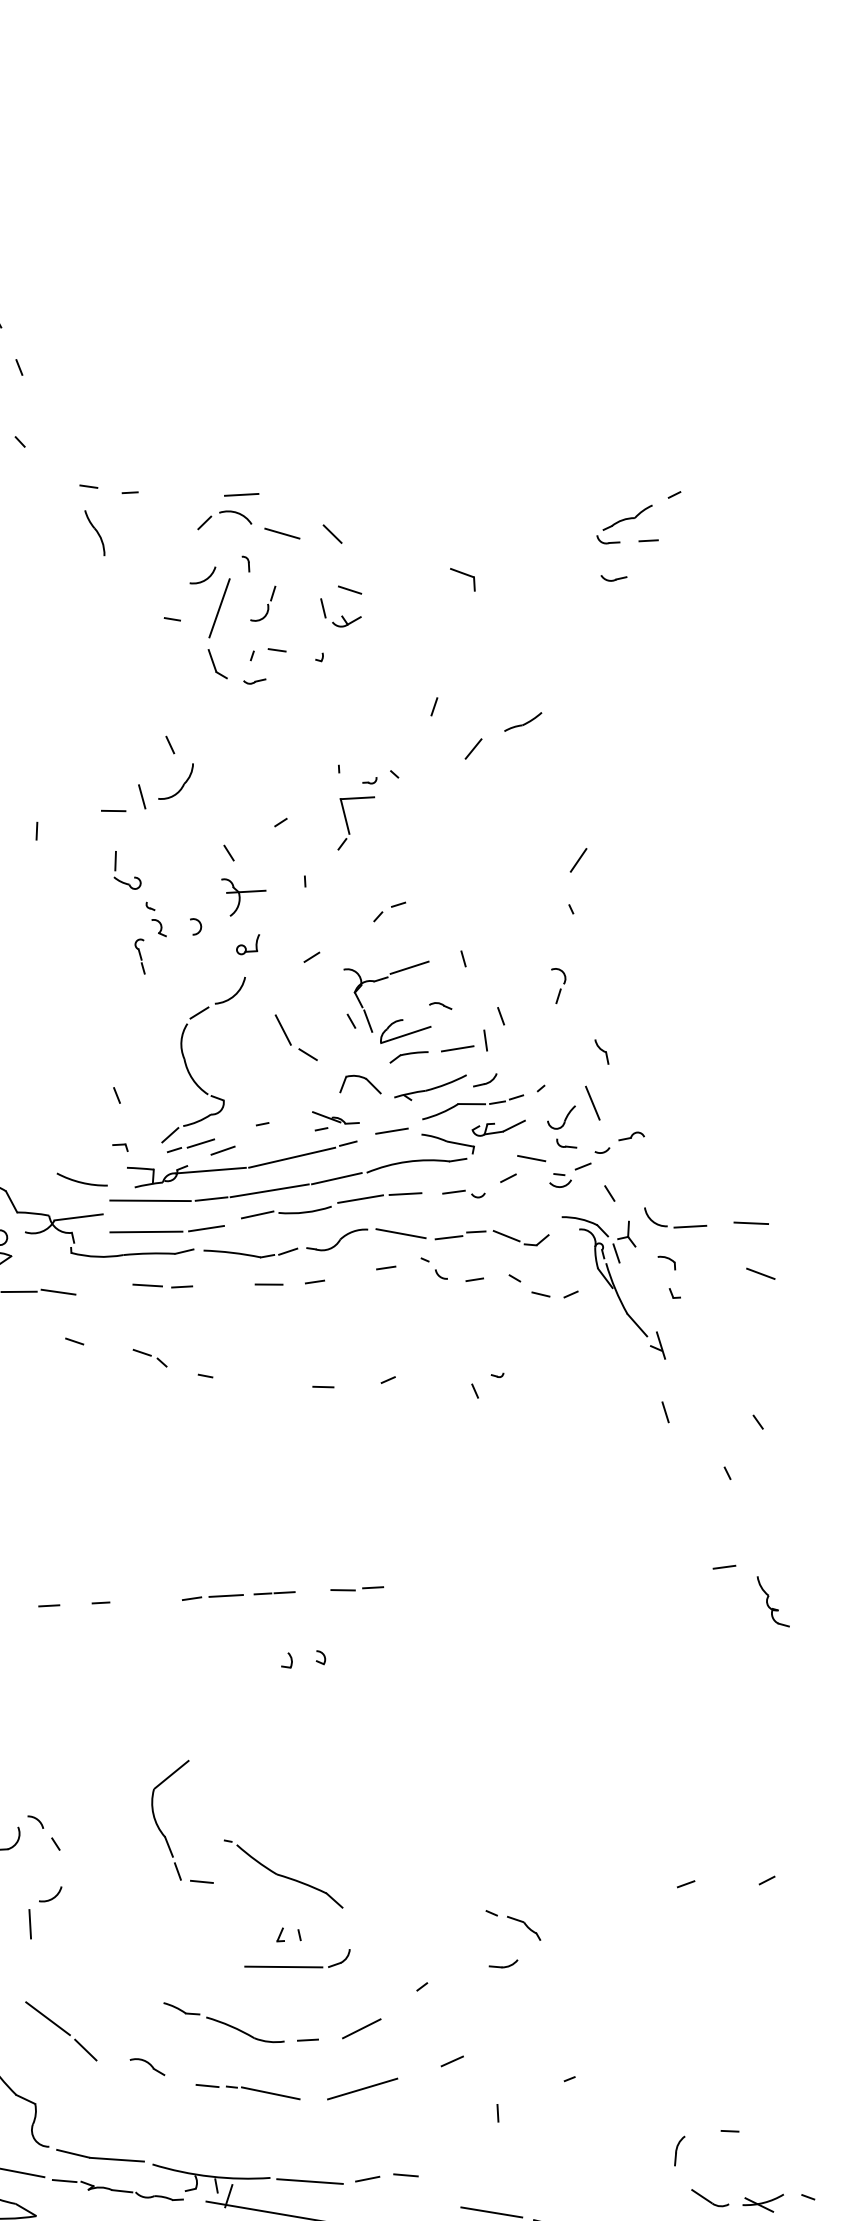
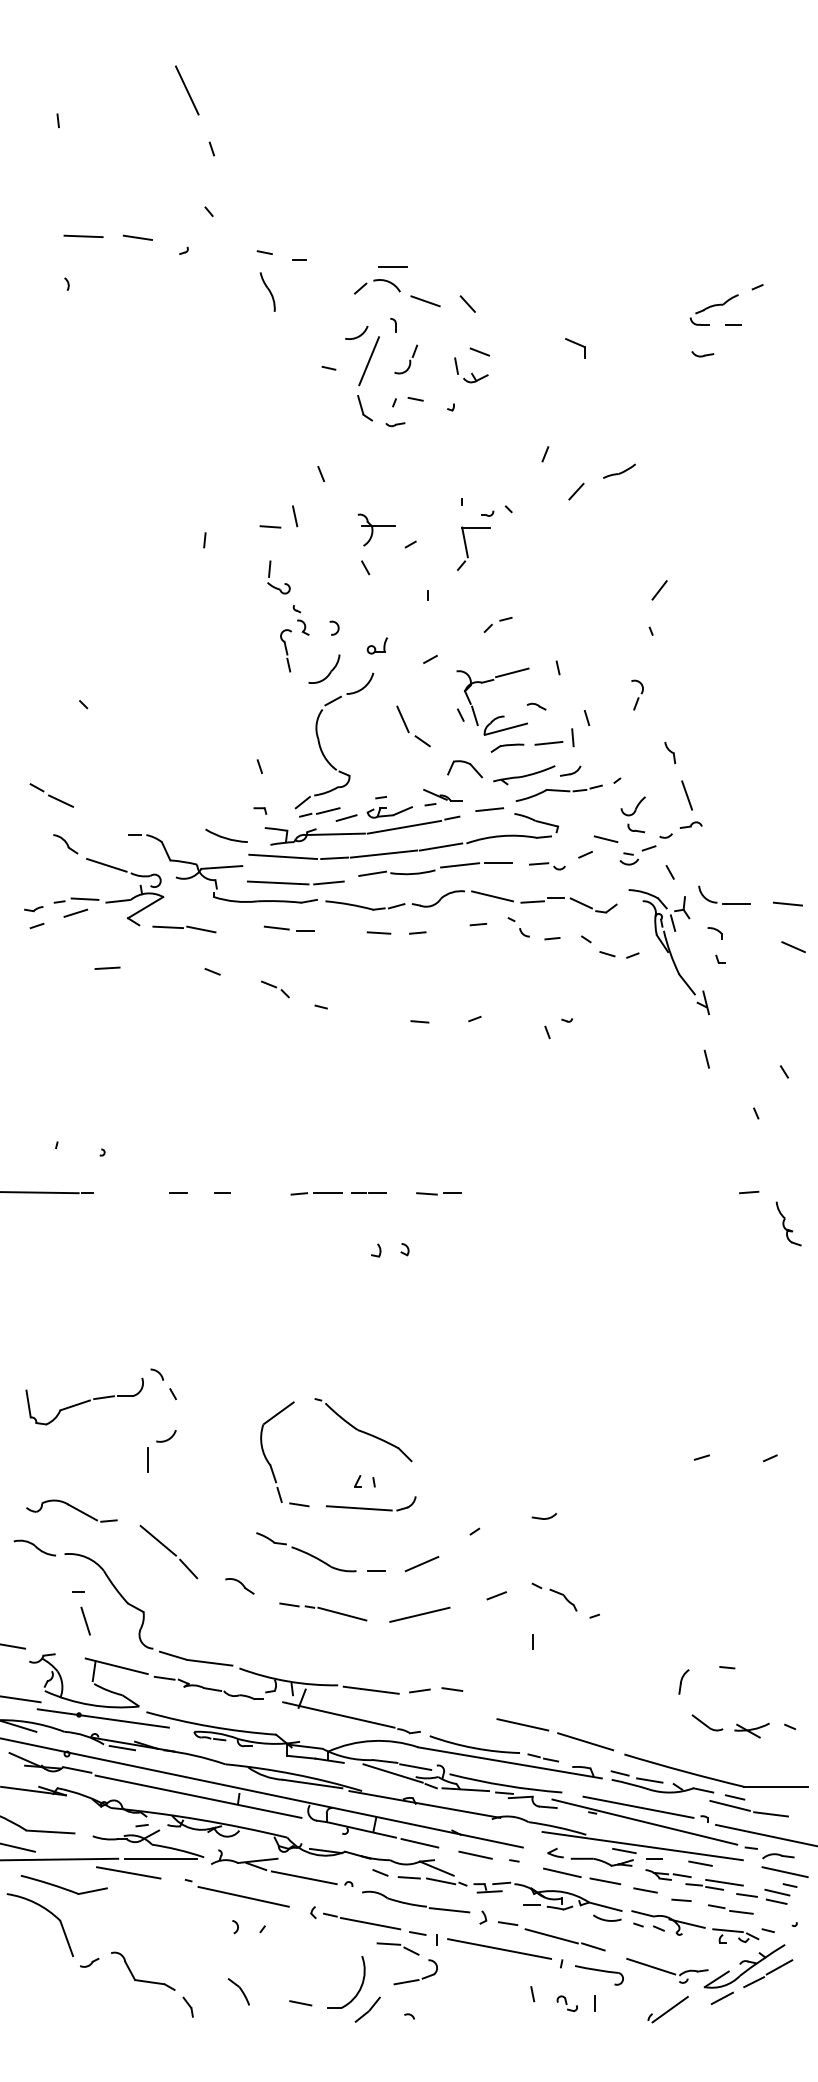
part: (183, 782) -> (330, 670), moved
part: (244, 895) -> (376, 529), moved
part: (139, 956) -> (285, 650), size x1.43
line: (592, 1103) -> (686, 795), moved
part: (498, 1128) -> (389, 812), moved
part: (166, 1835) -> (271, 1464), moved
part: (513, 1924) -> (554, 1596), moved

